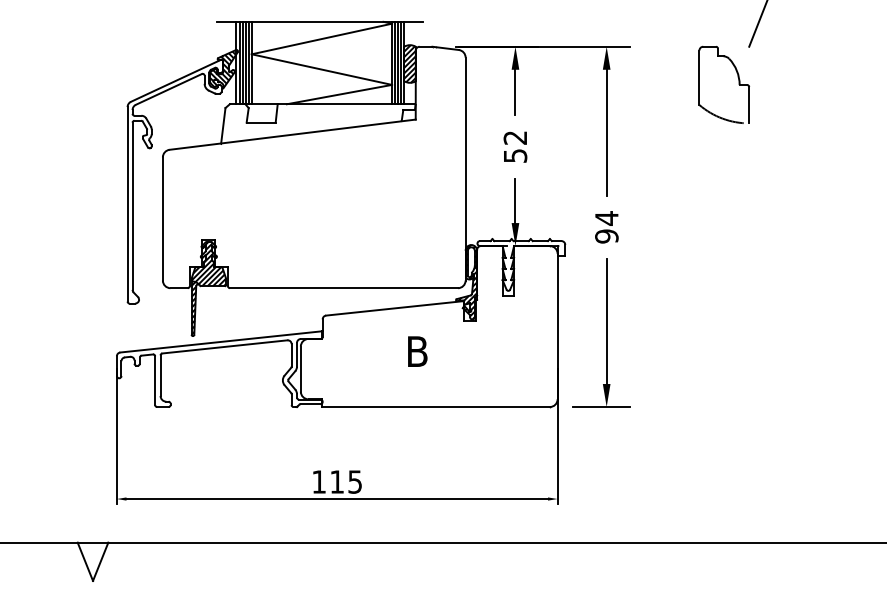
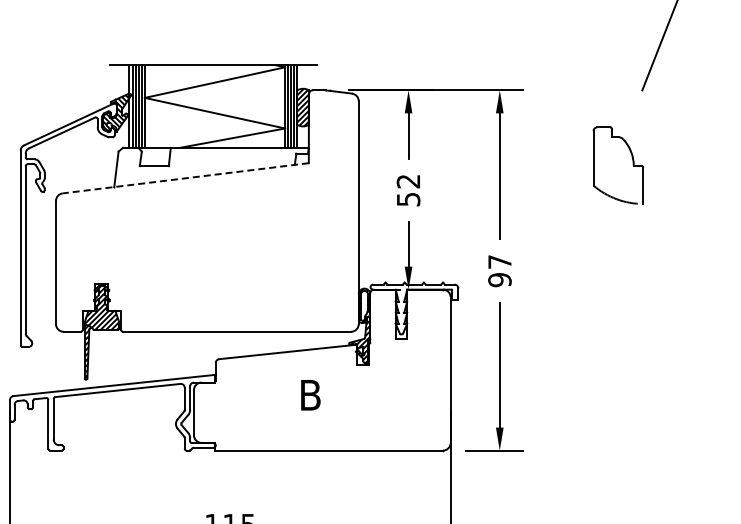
part: (738, 84) -> (632, 165), moved
line: (292, 134) -> (185, 178), solid -> dashed
text: (606, 218) -> (499, 262), 94 -> 97

